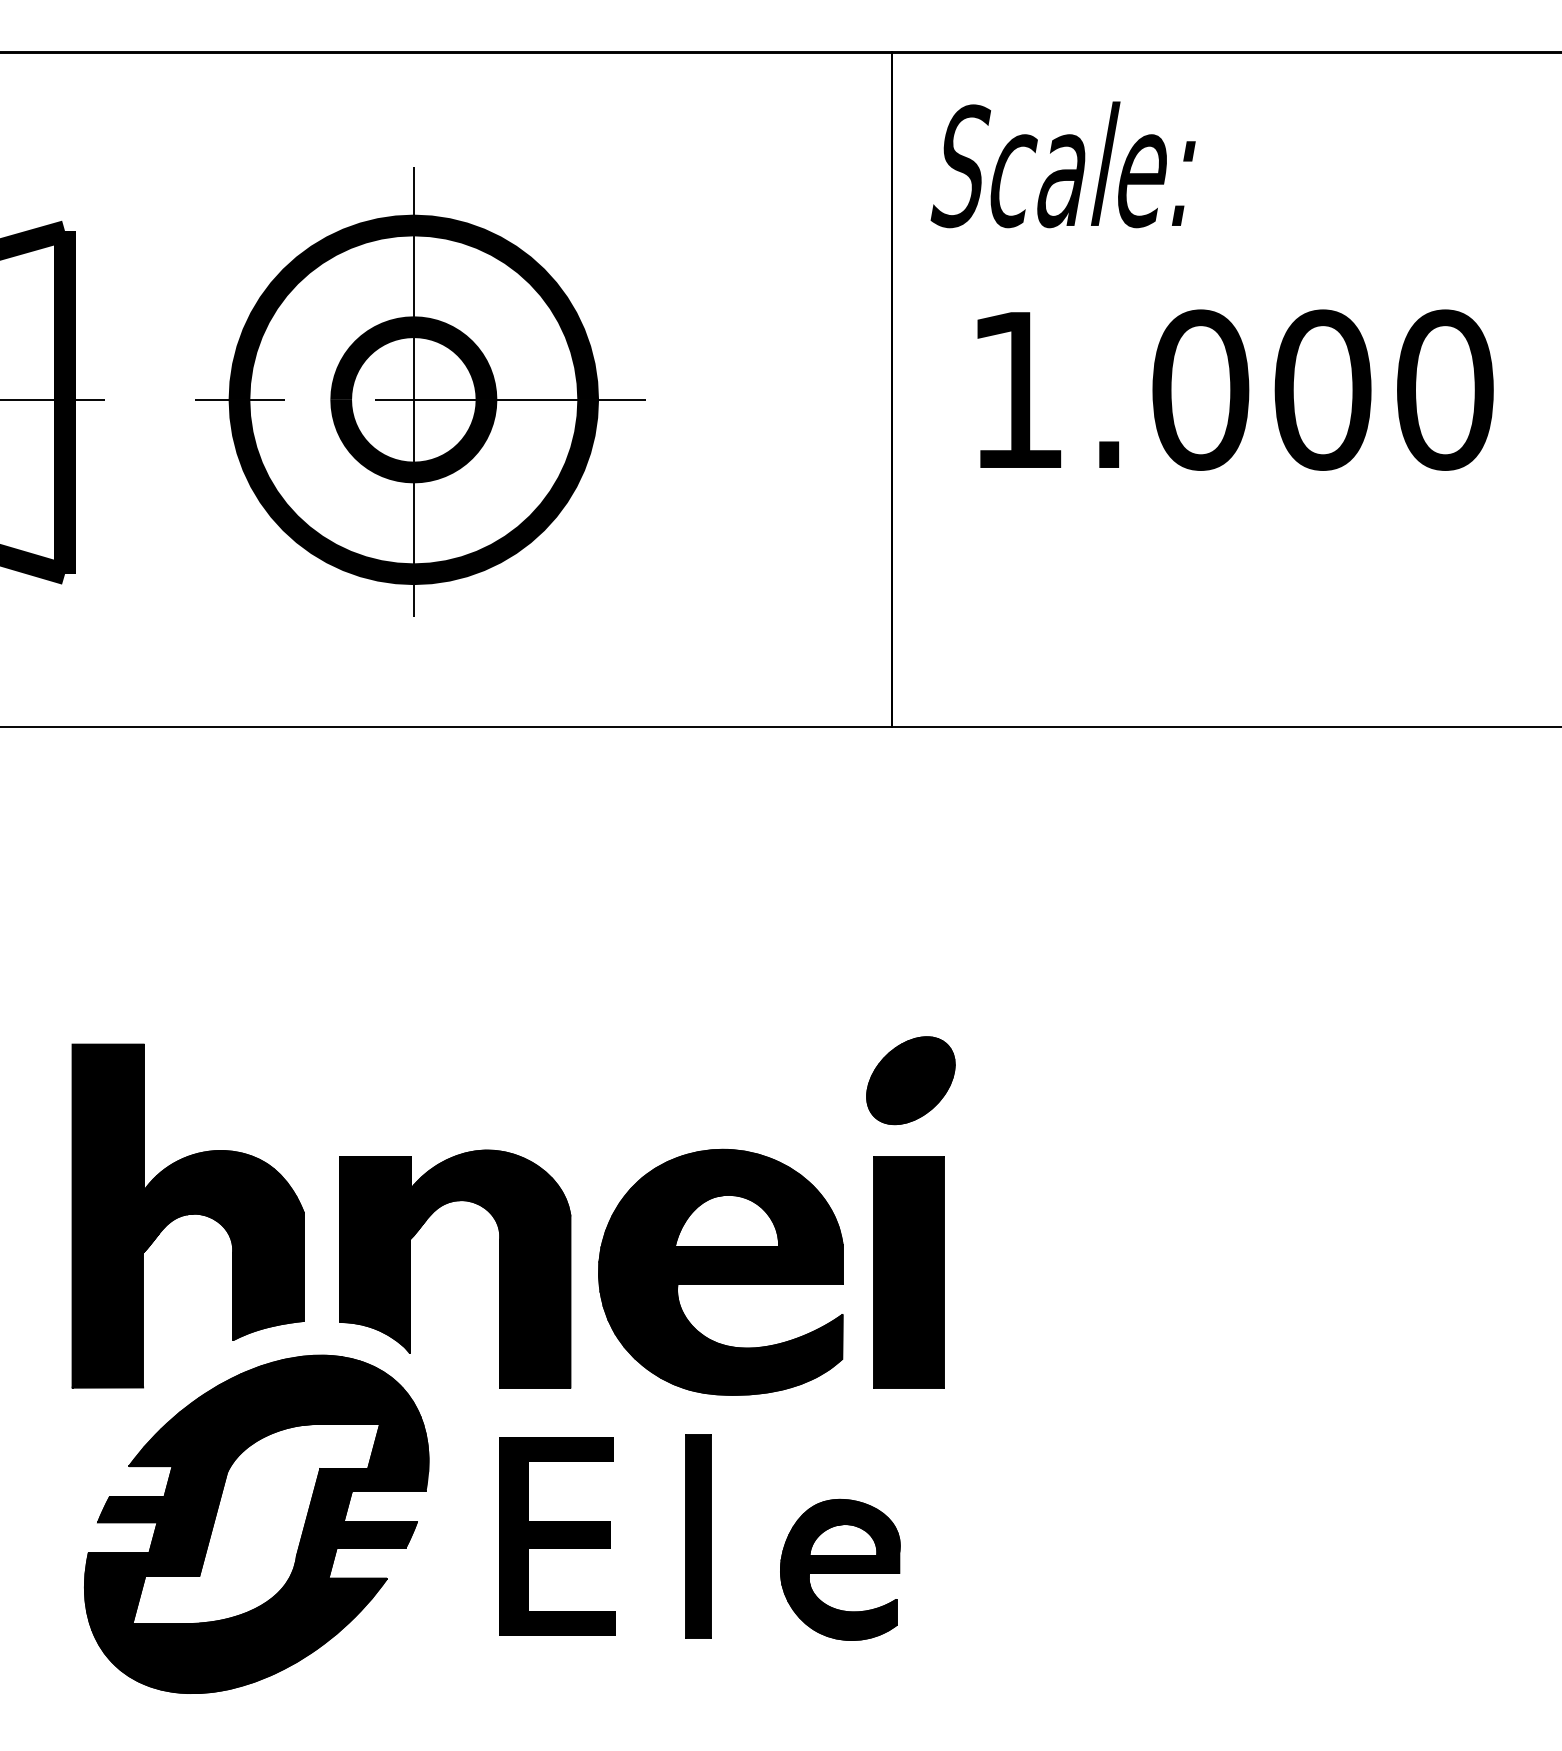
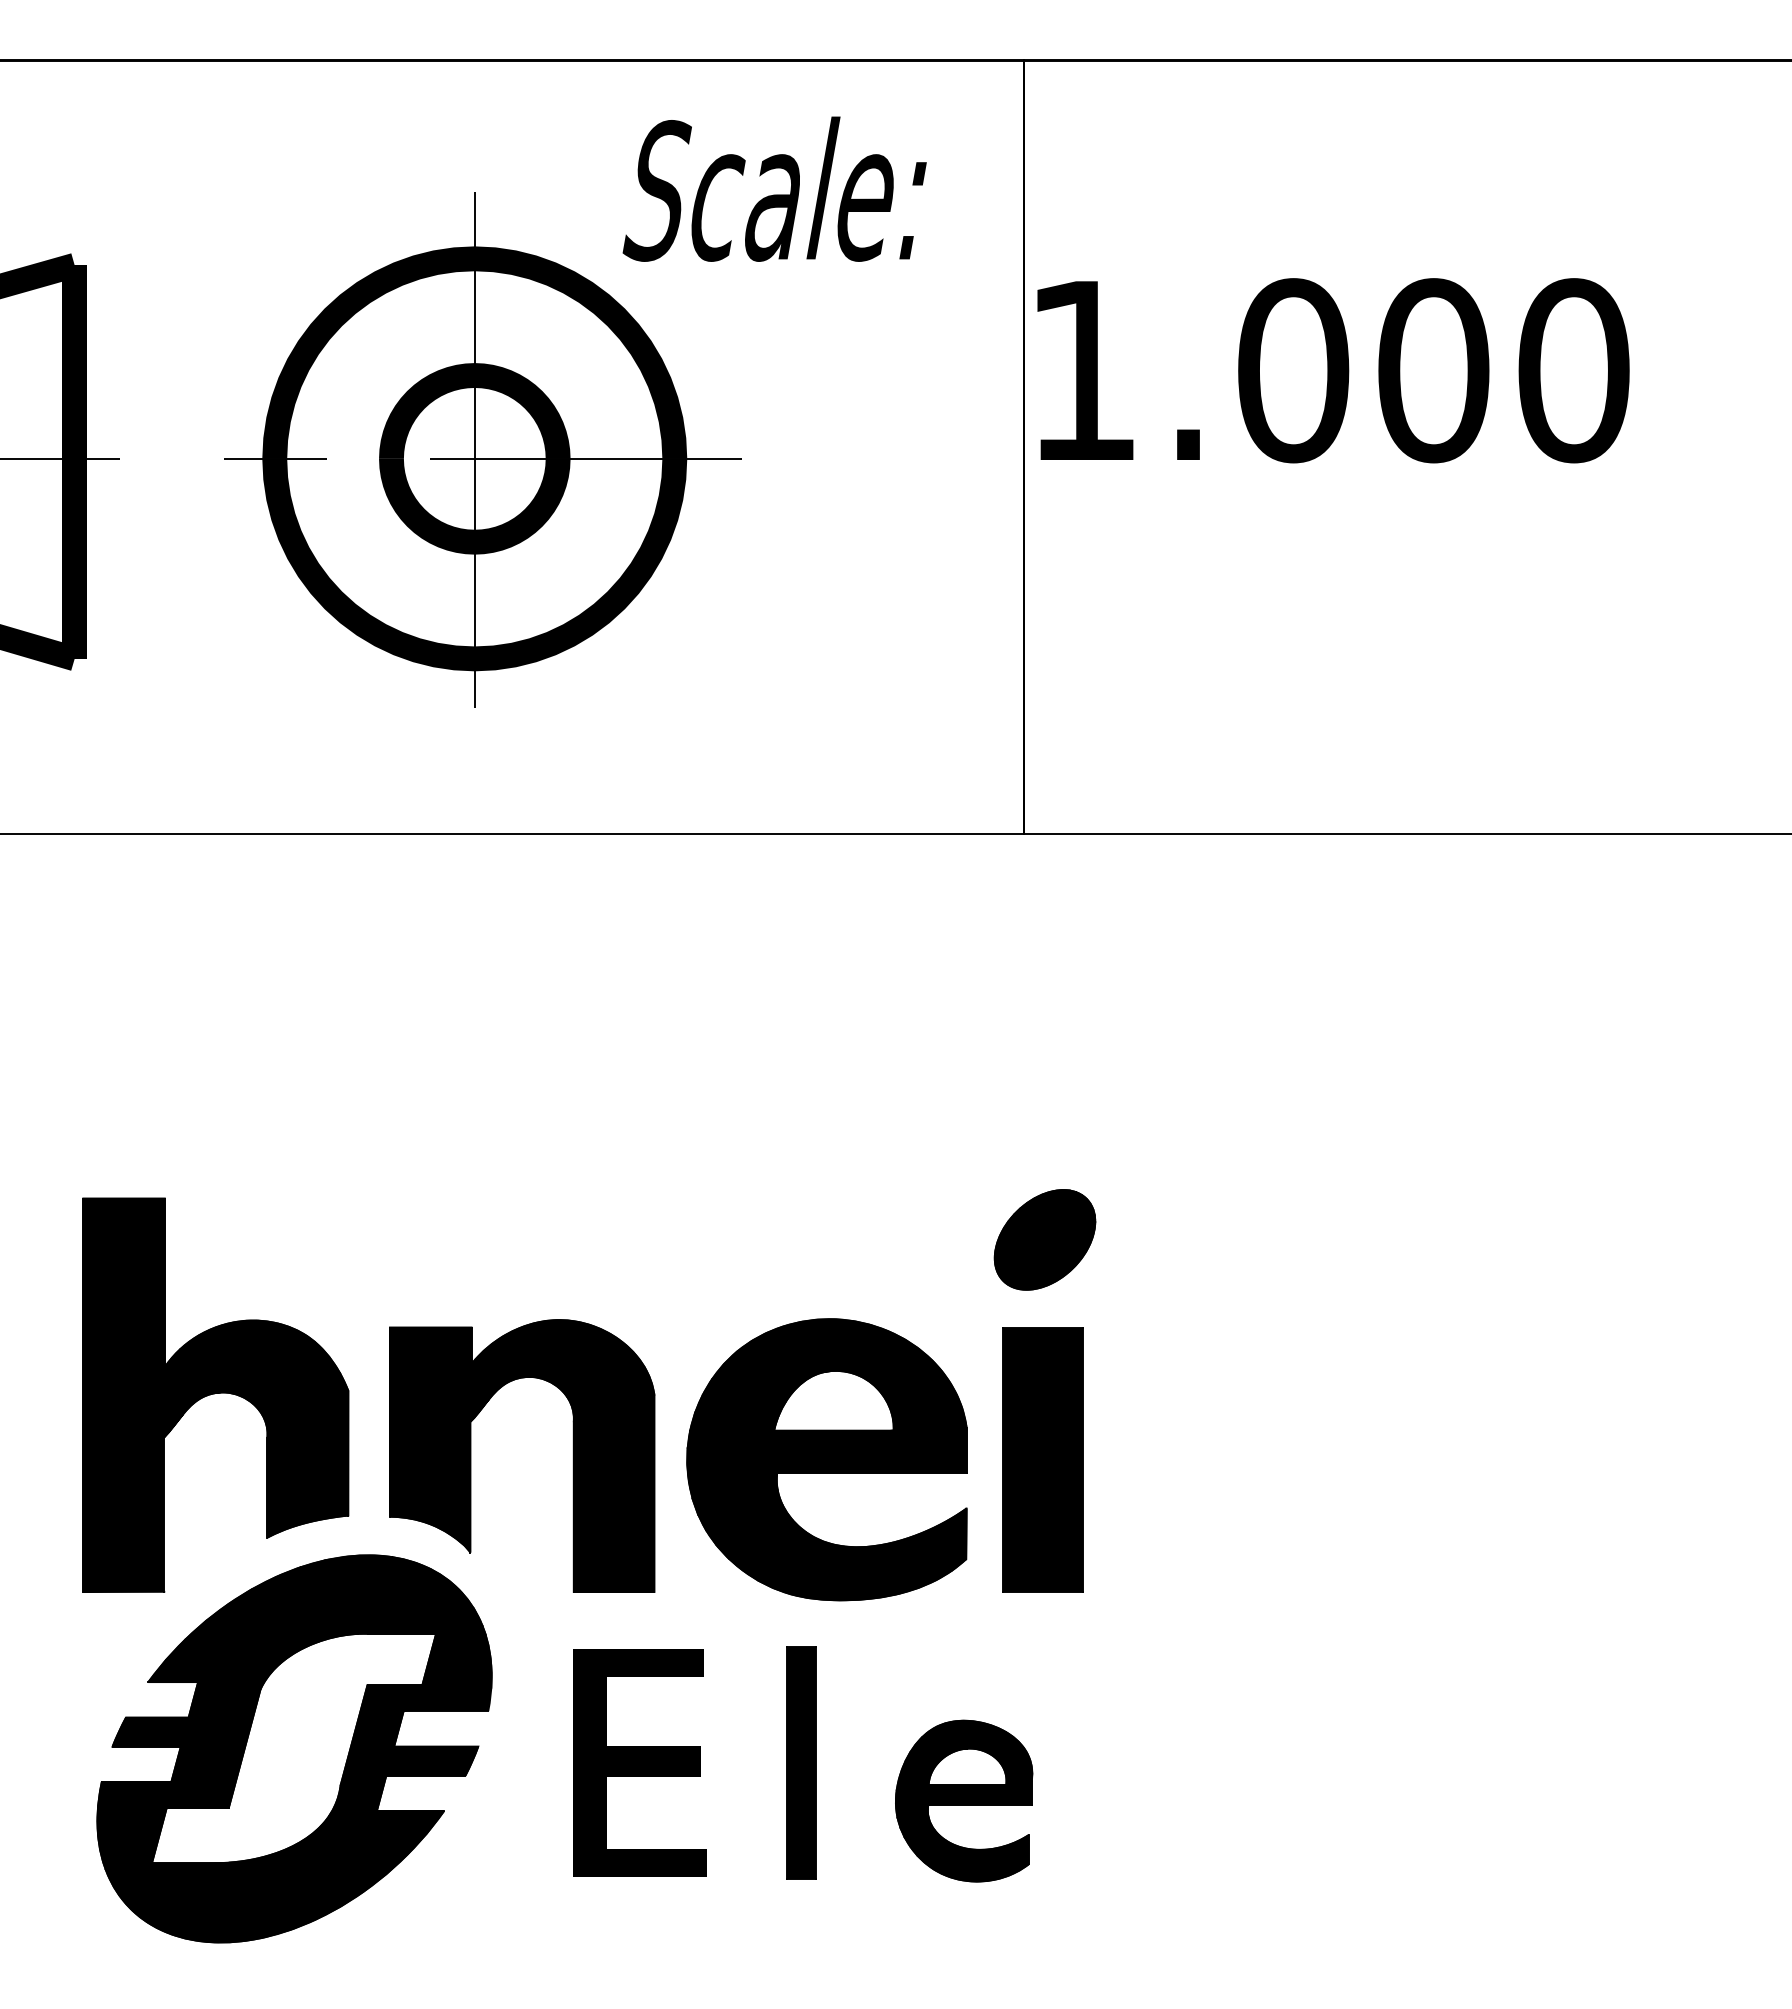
text: (1062, 164) -> (774, 188), moved
text: (1235, 389) -> (1333, 370), moved

